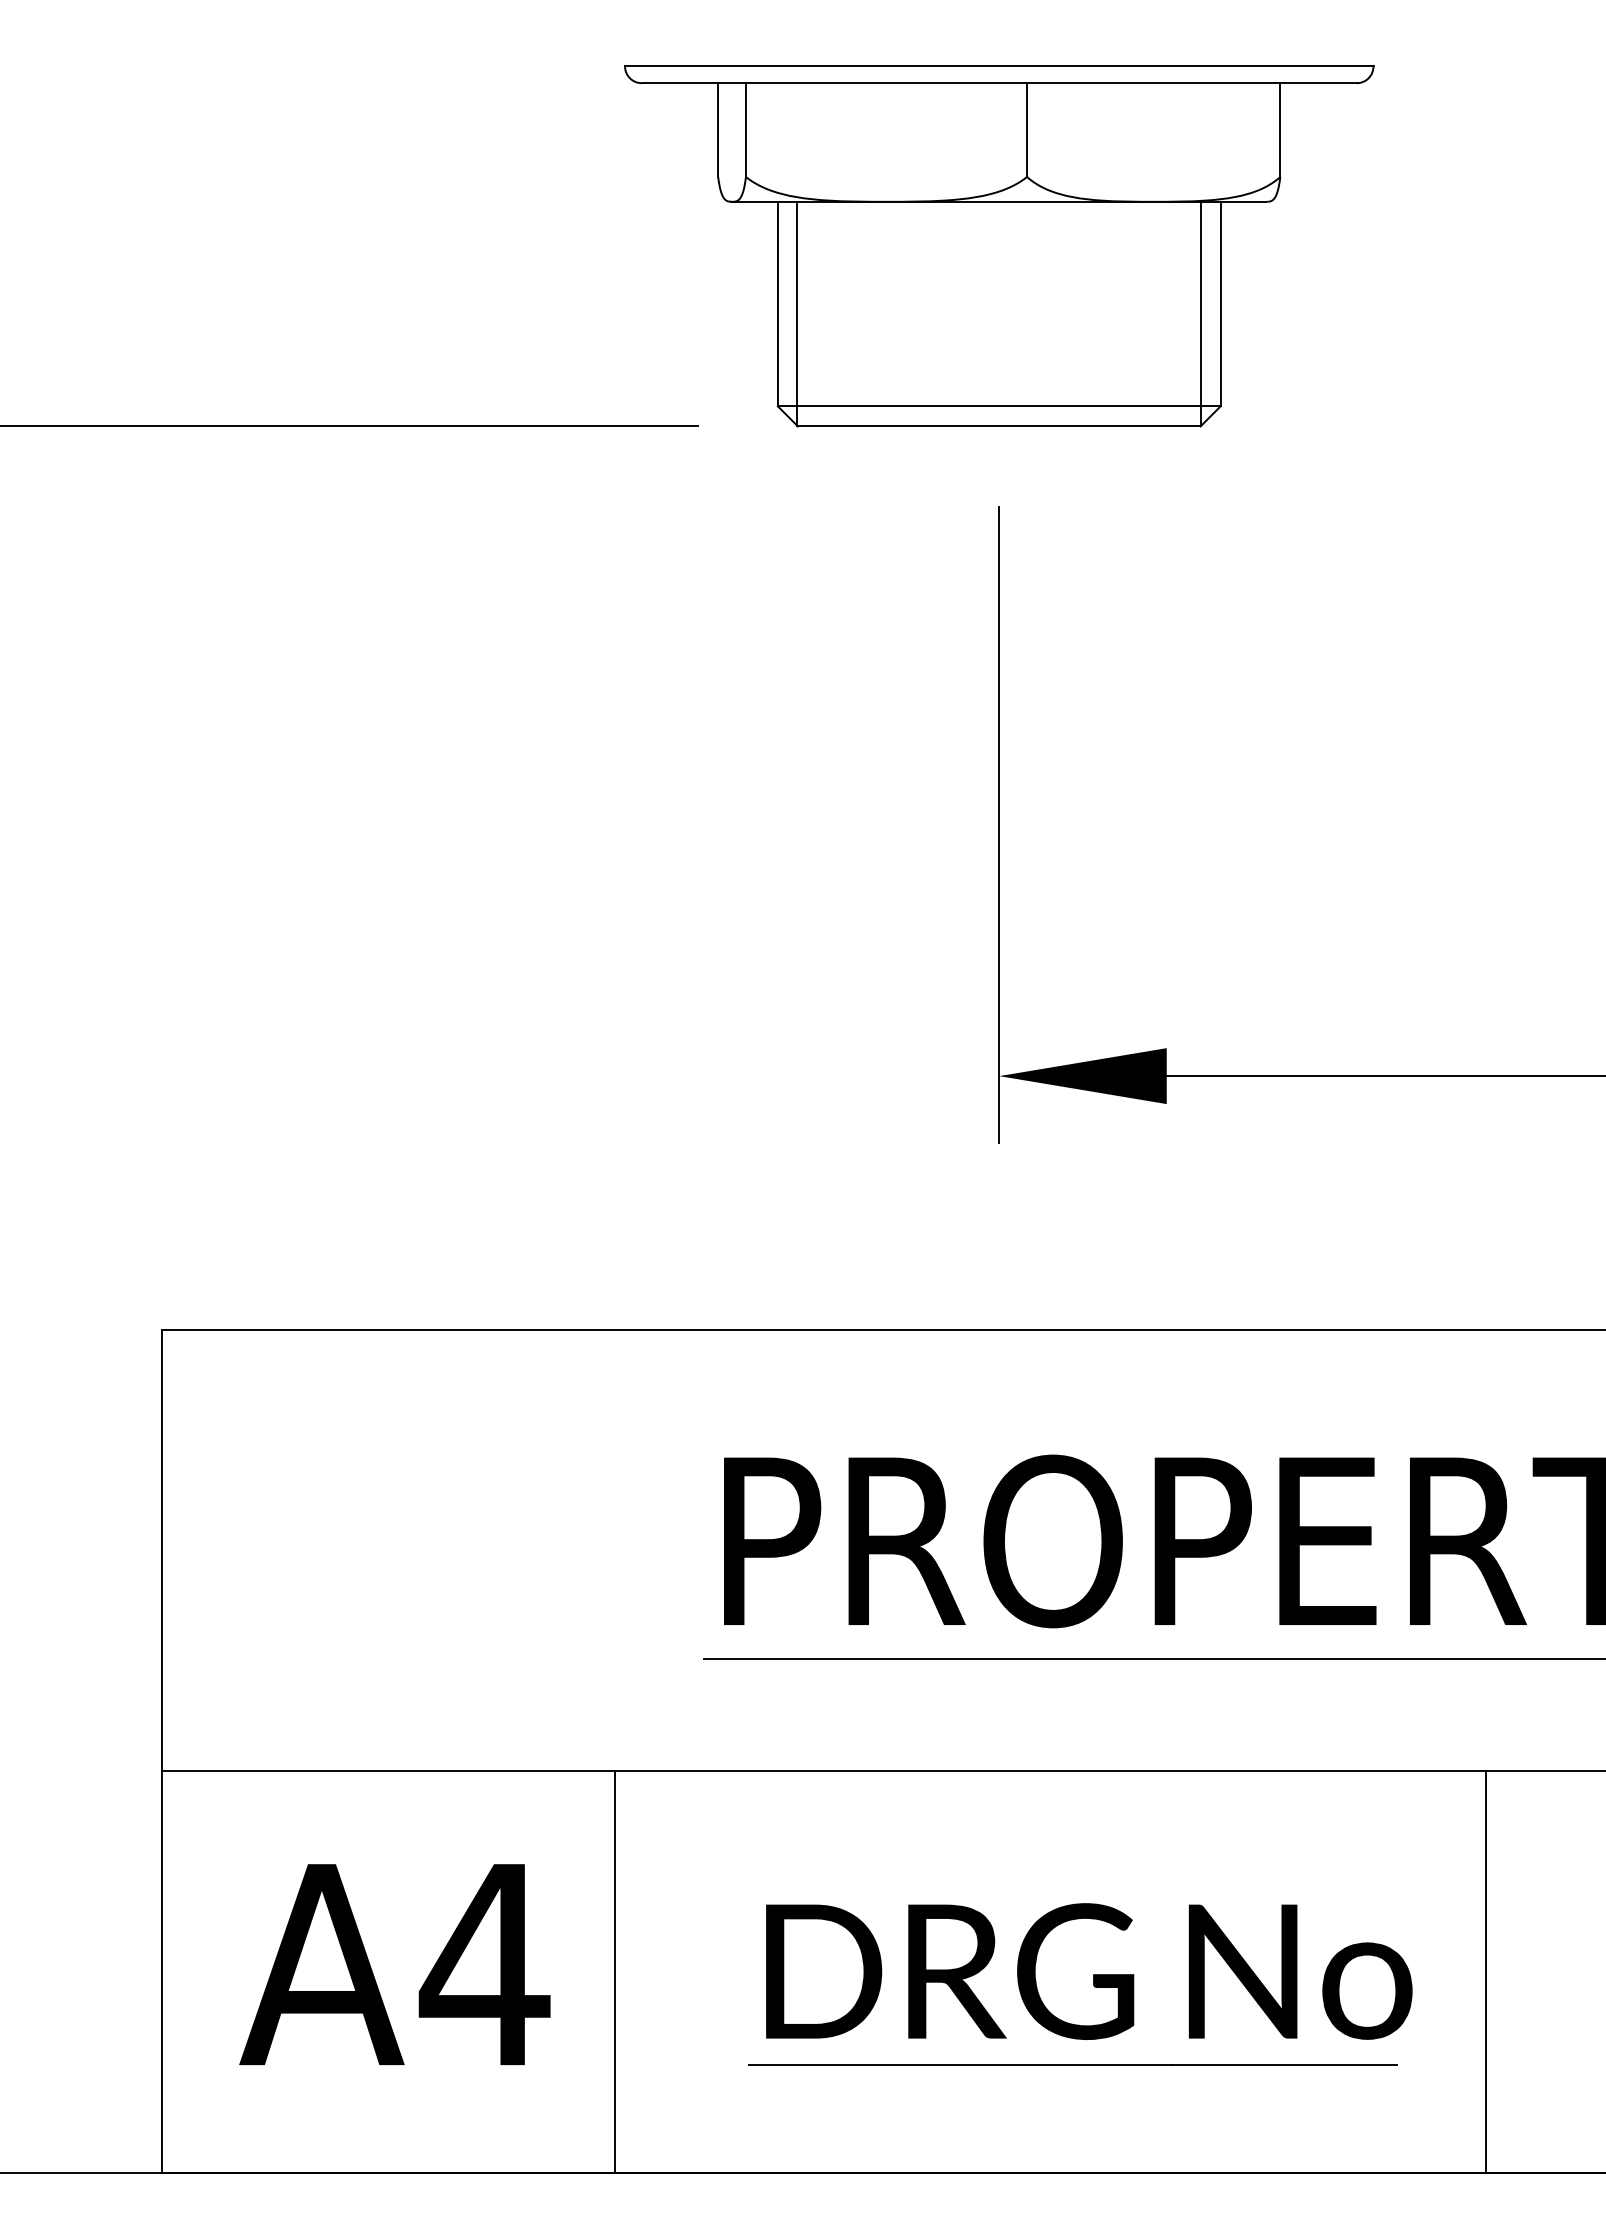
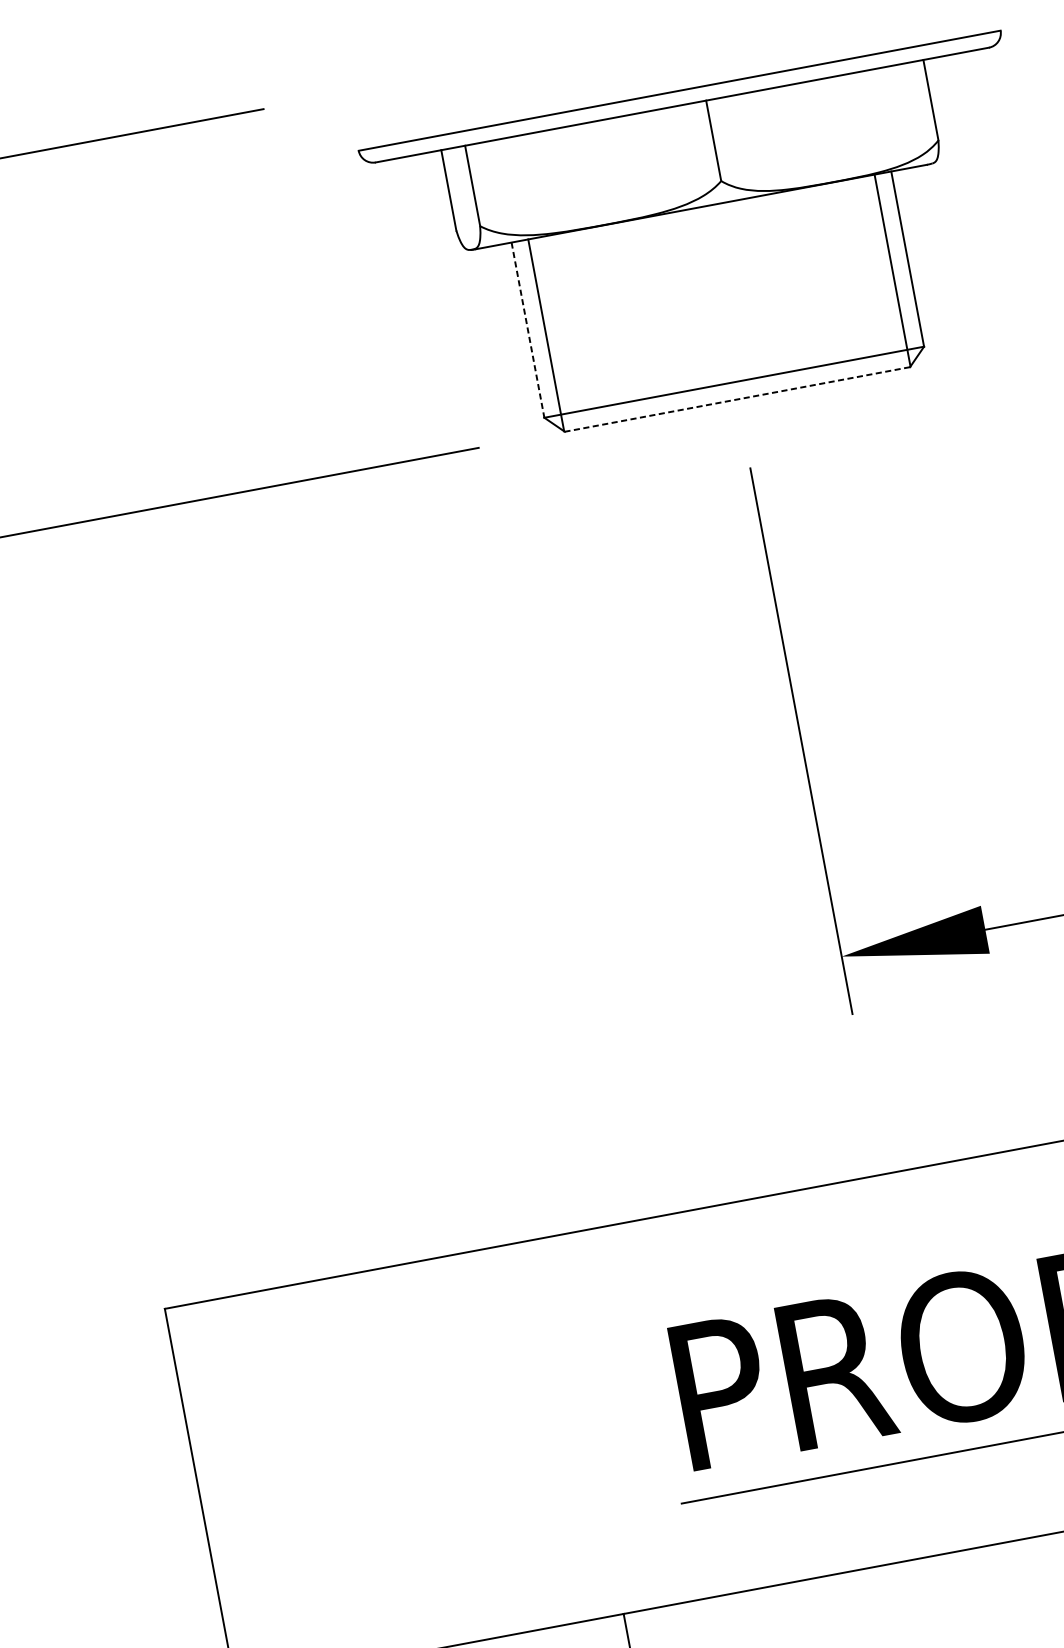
line: (777, 304) -> (527, 330), solid -> dashed
line: (998, 426) -> (736, 399), solid -> dashed

